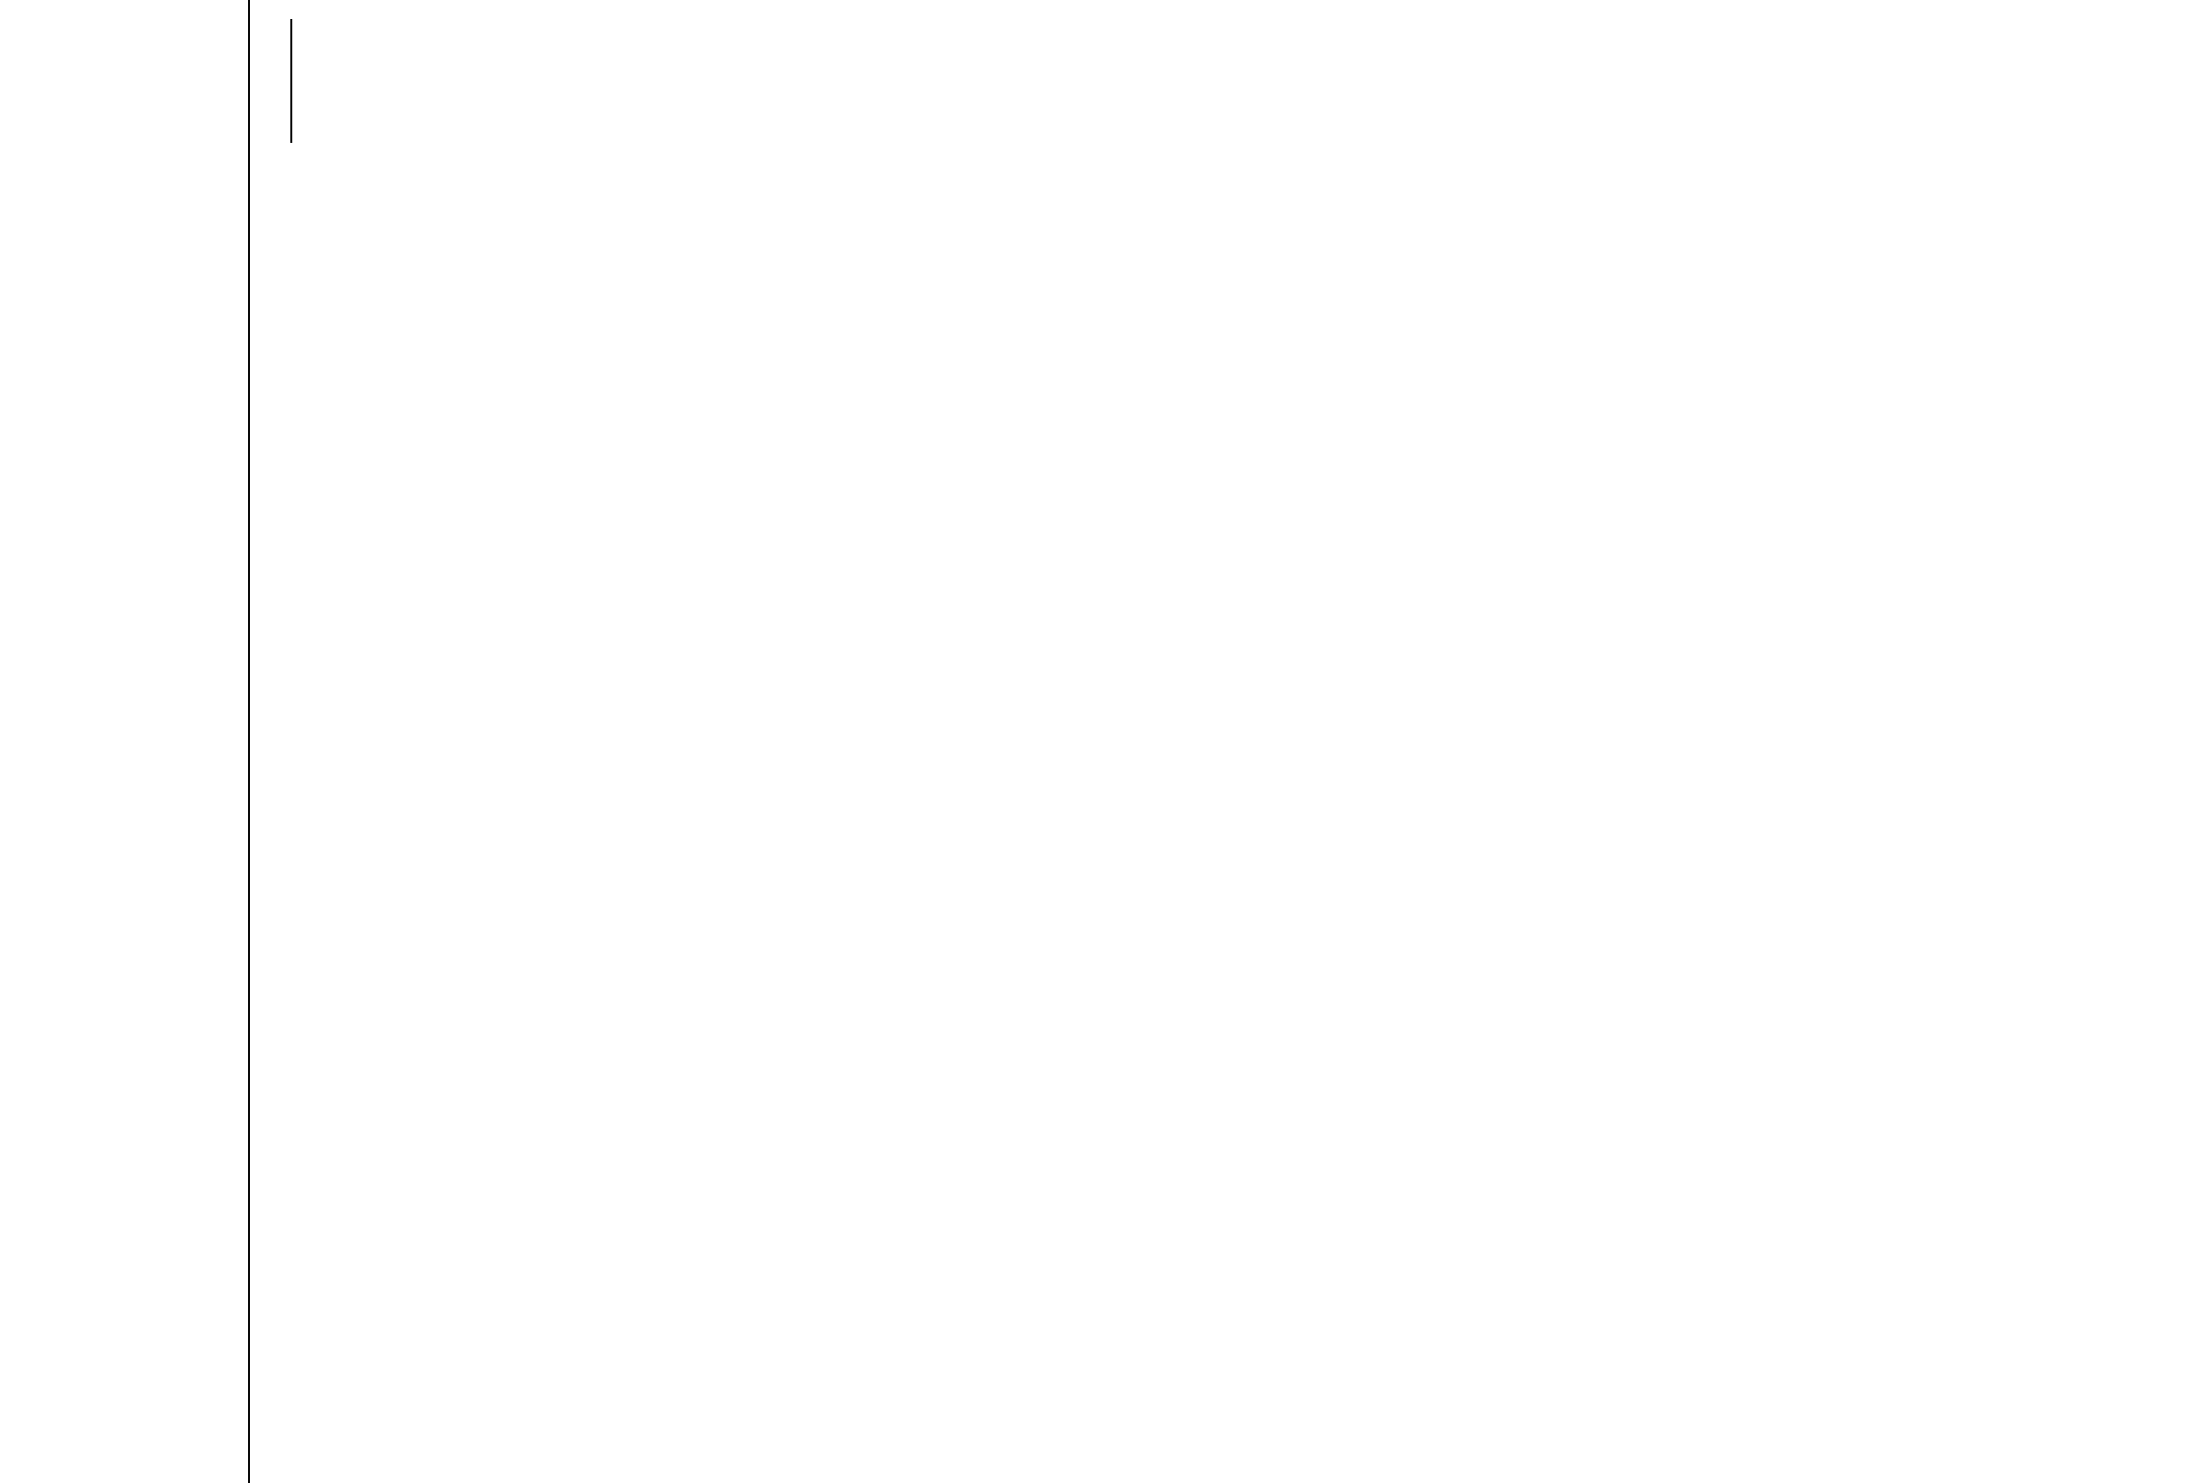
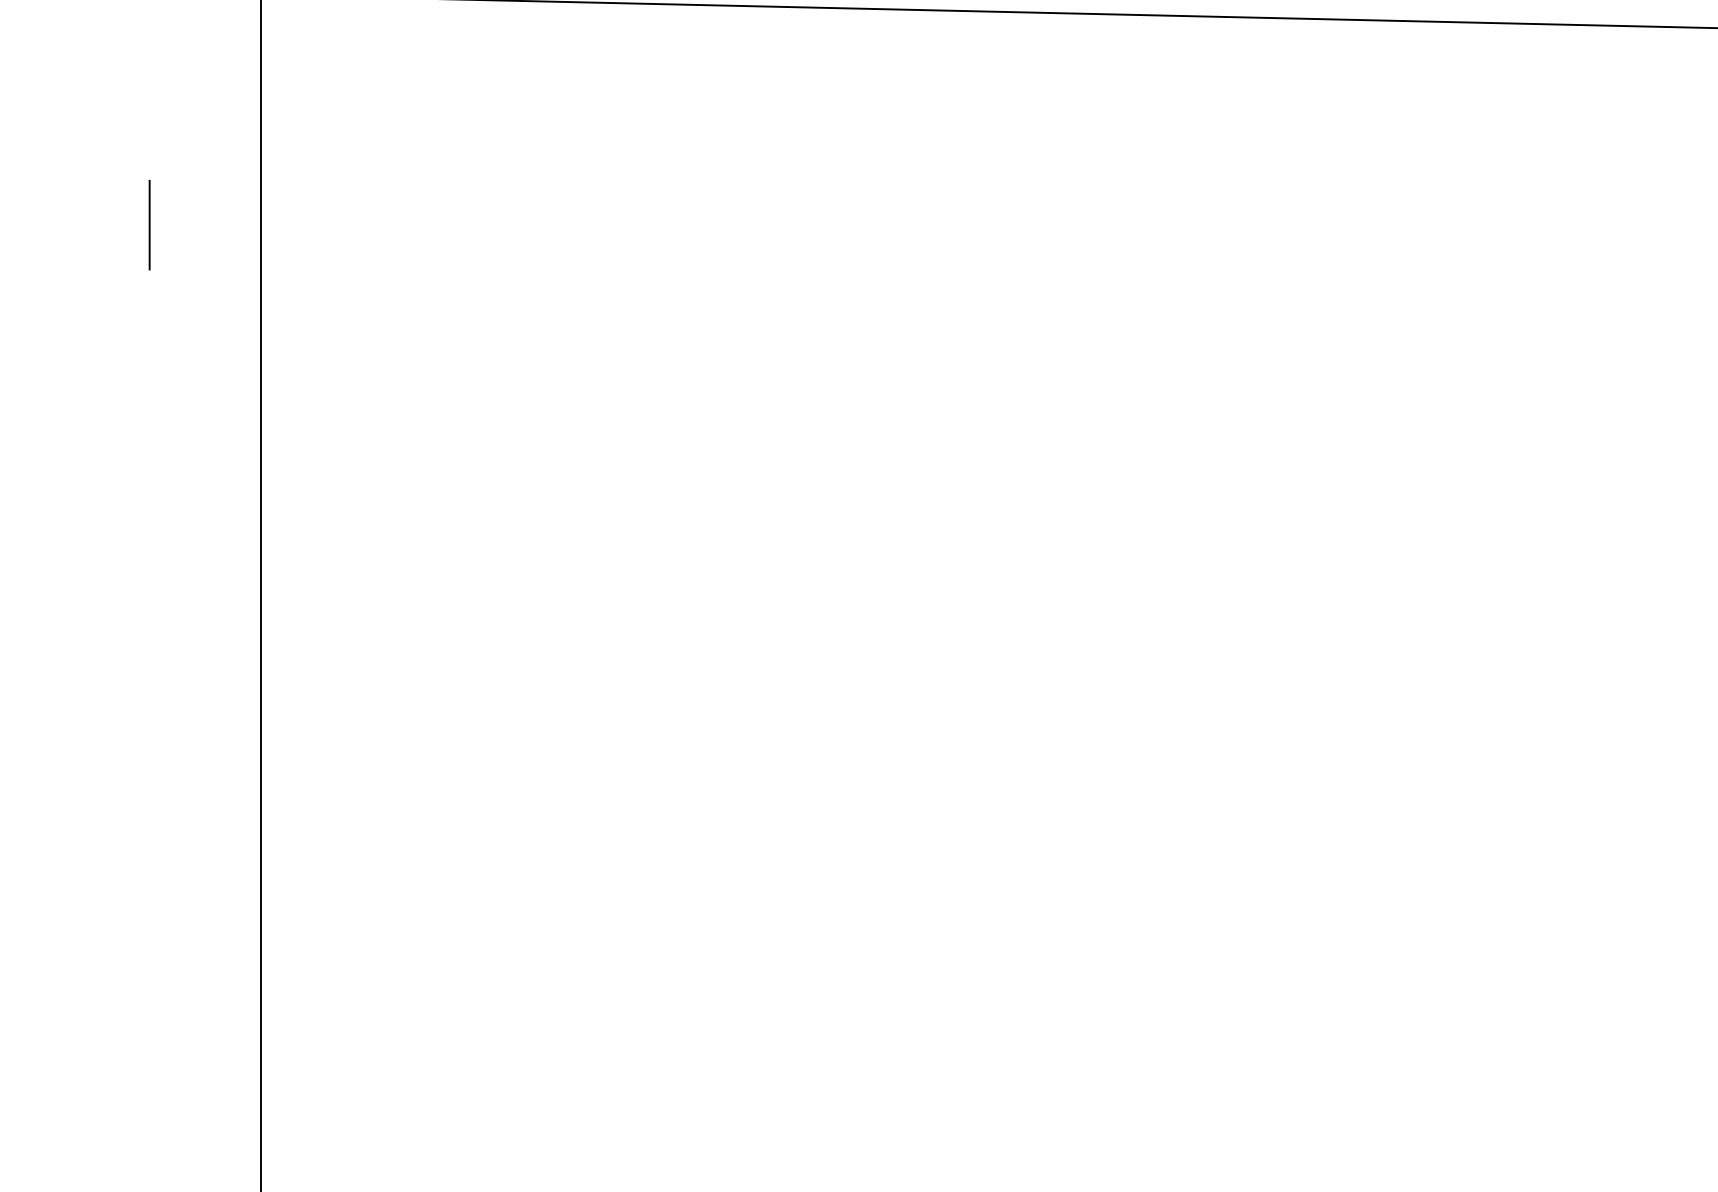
line: (291, 81) -> (149, 225), moved

